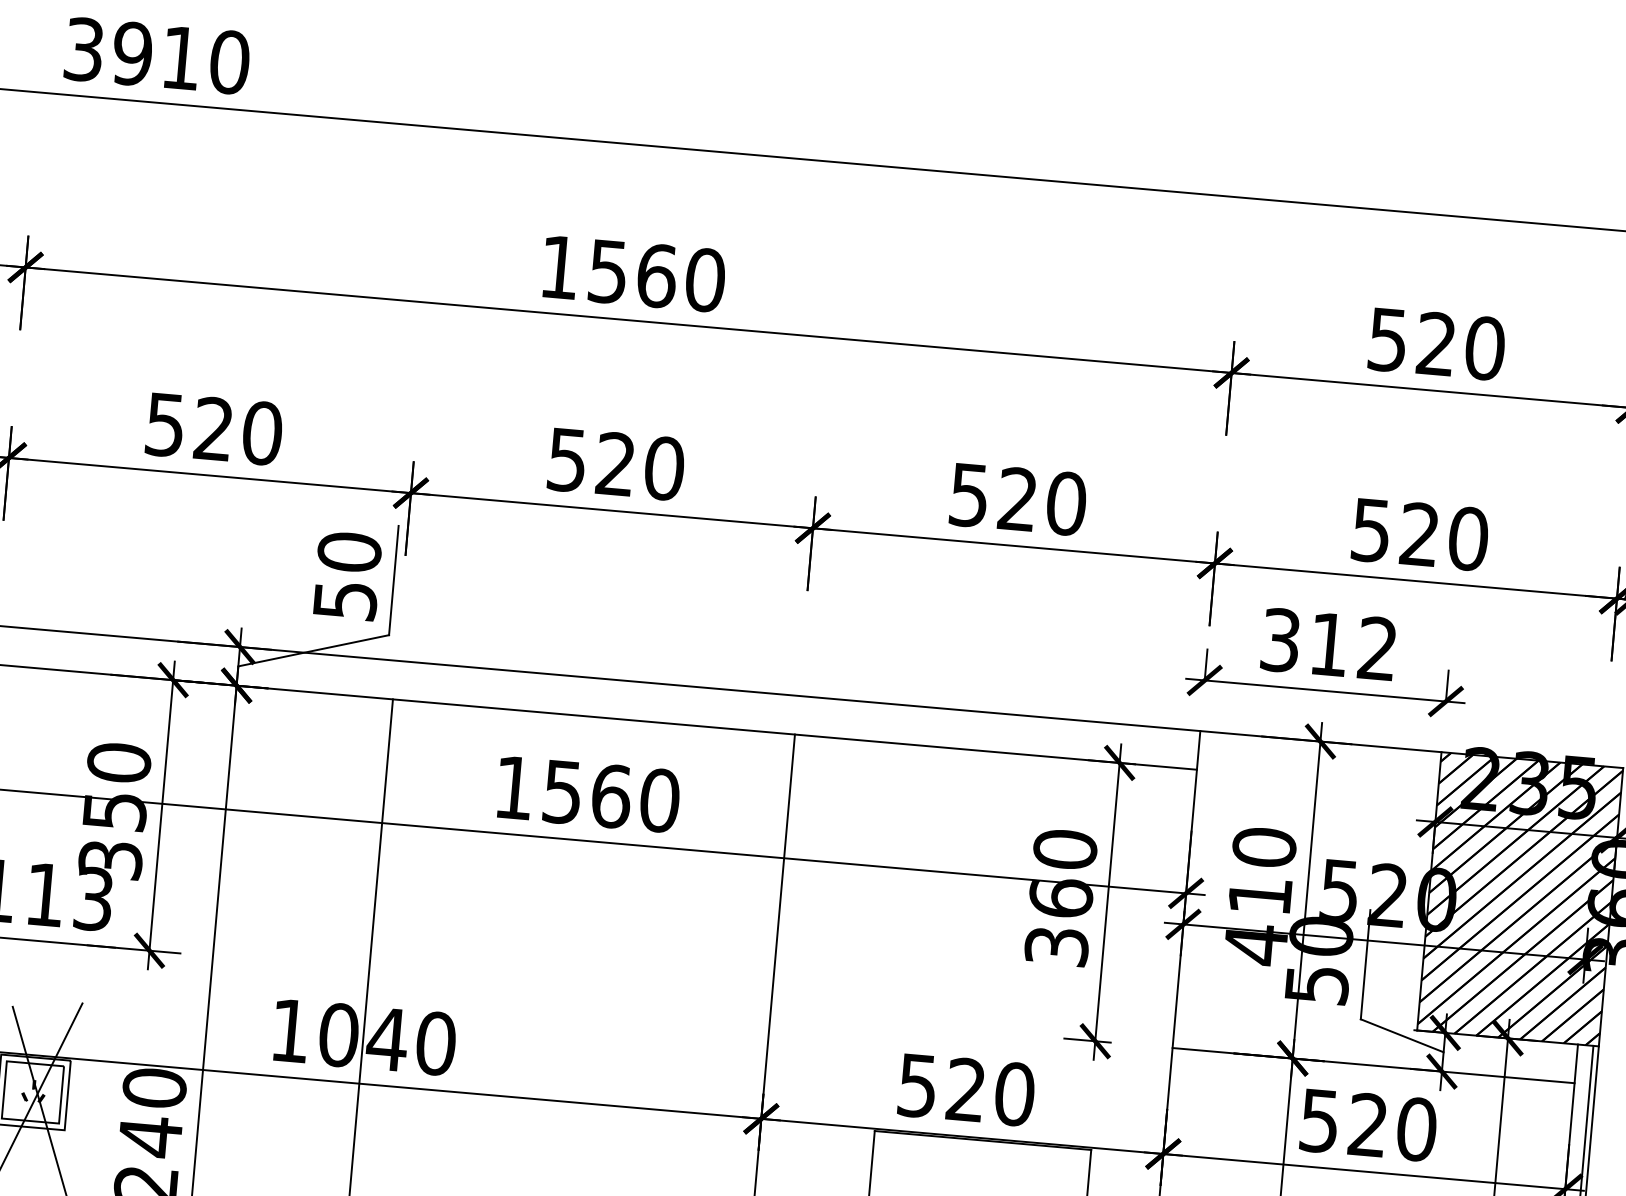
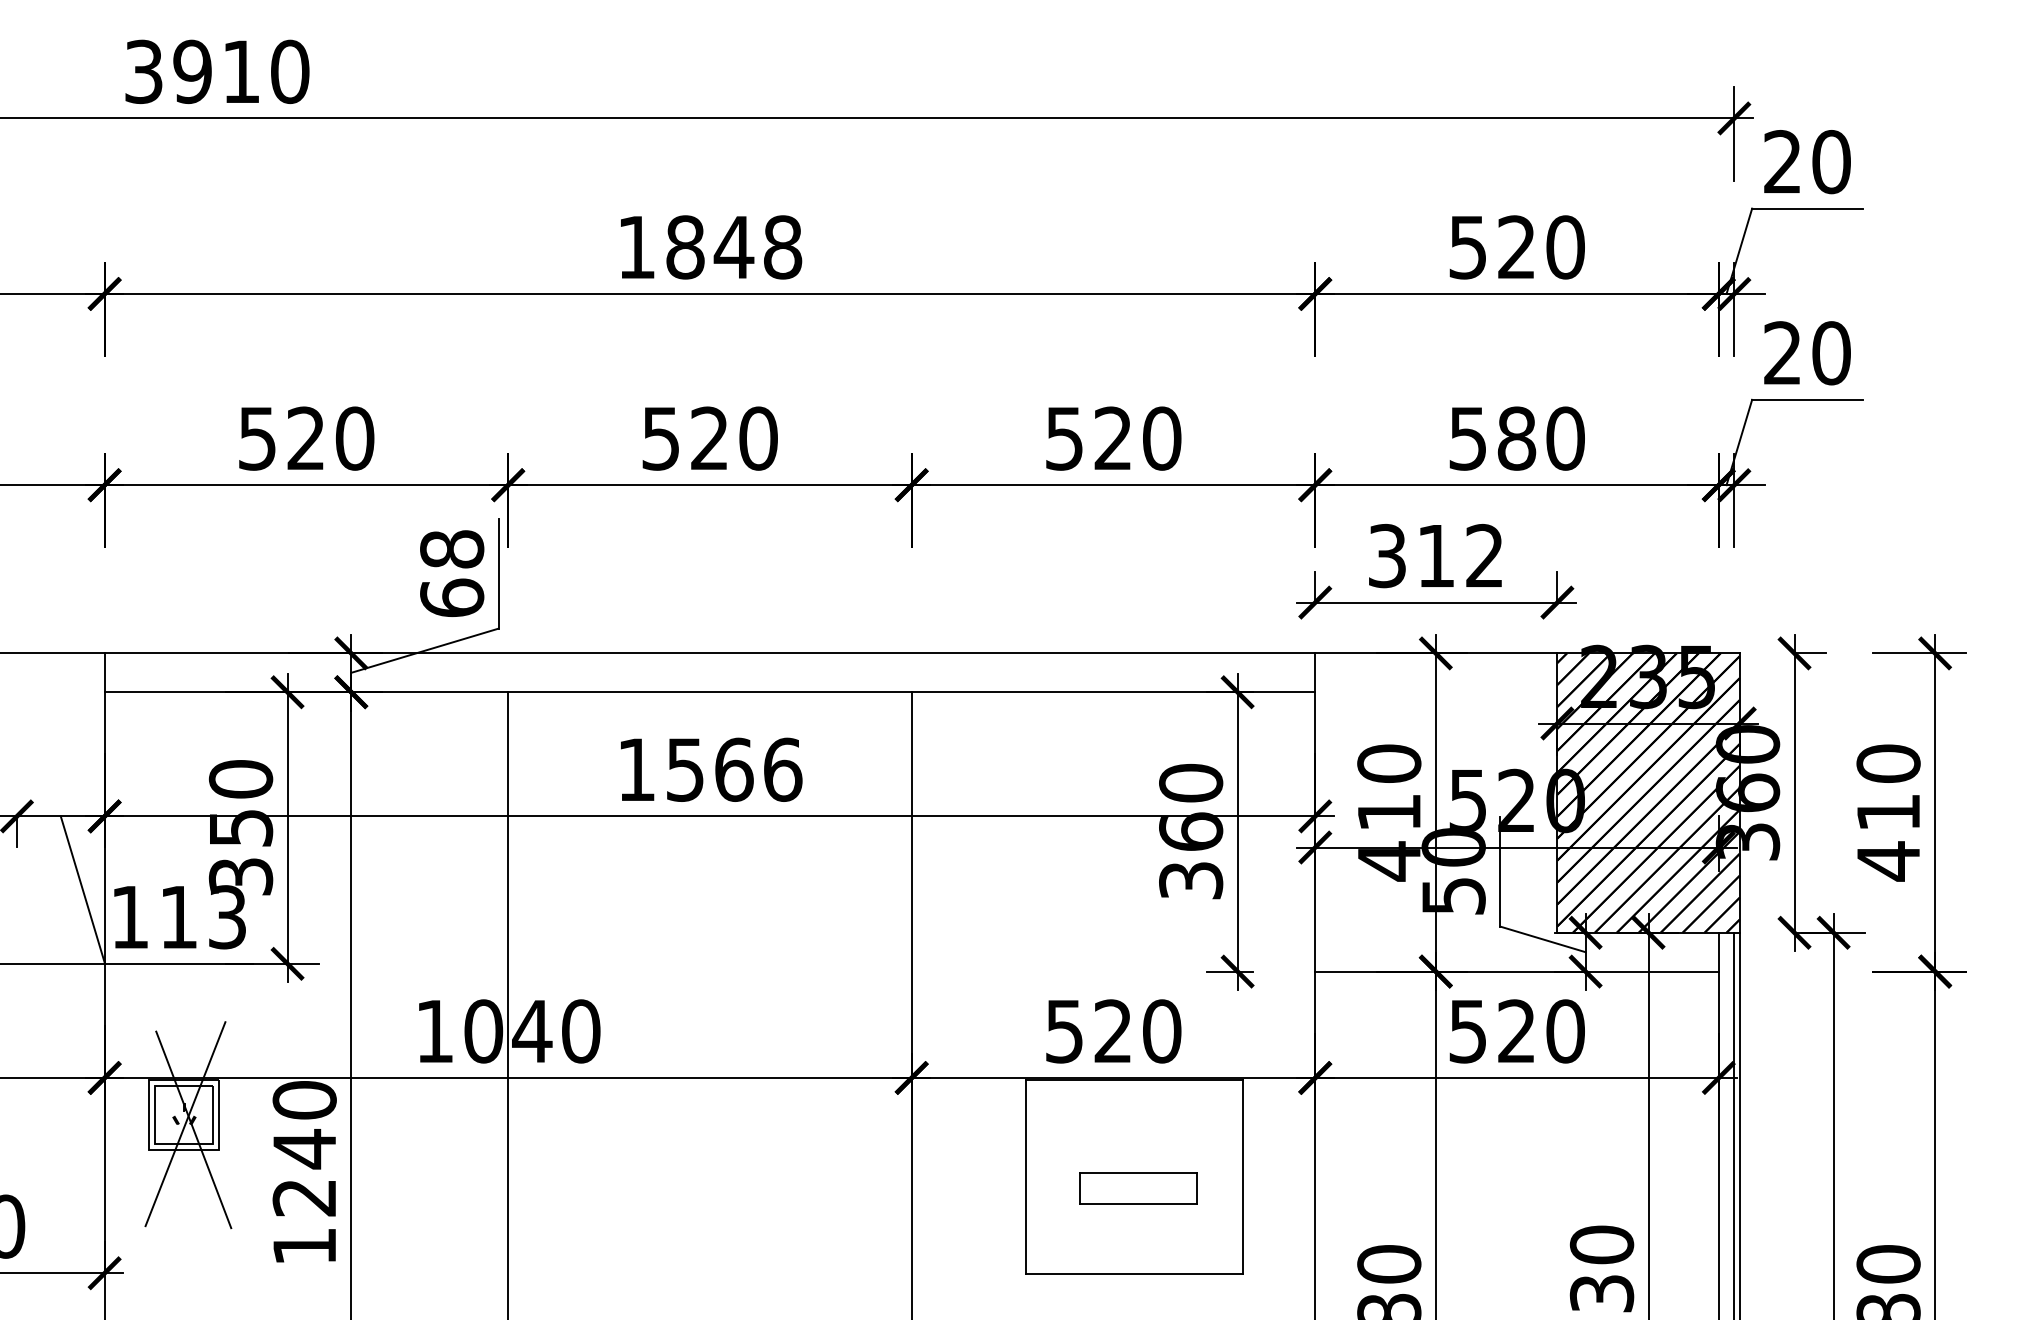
text: (657, 276) -> (734, 247), 1560 -> 1848
text: (1419, 534) -> (1516, 438), 520 -> 580
text: (347, 576) -> (452, 573), 50 -> 68
text: (659, 800) -> (782, 769), 1560 -> 1566

